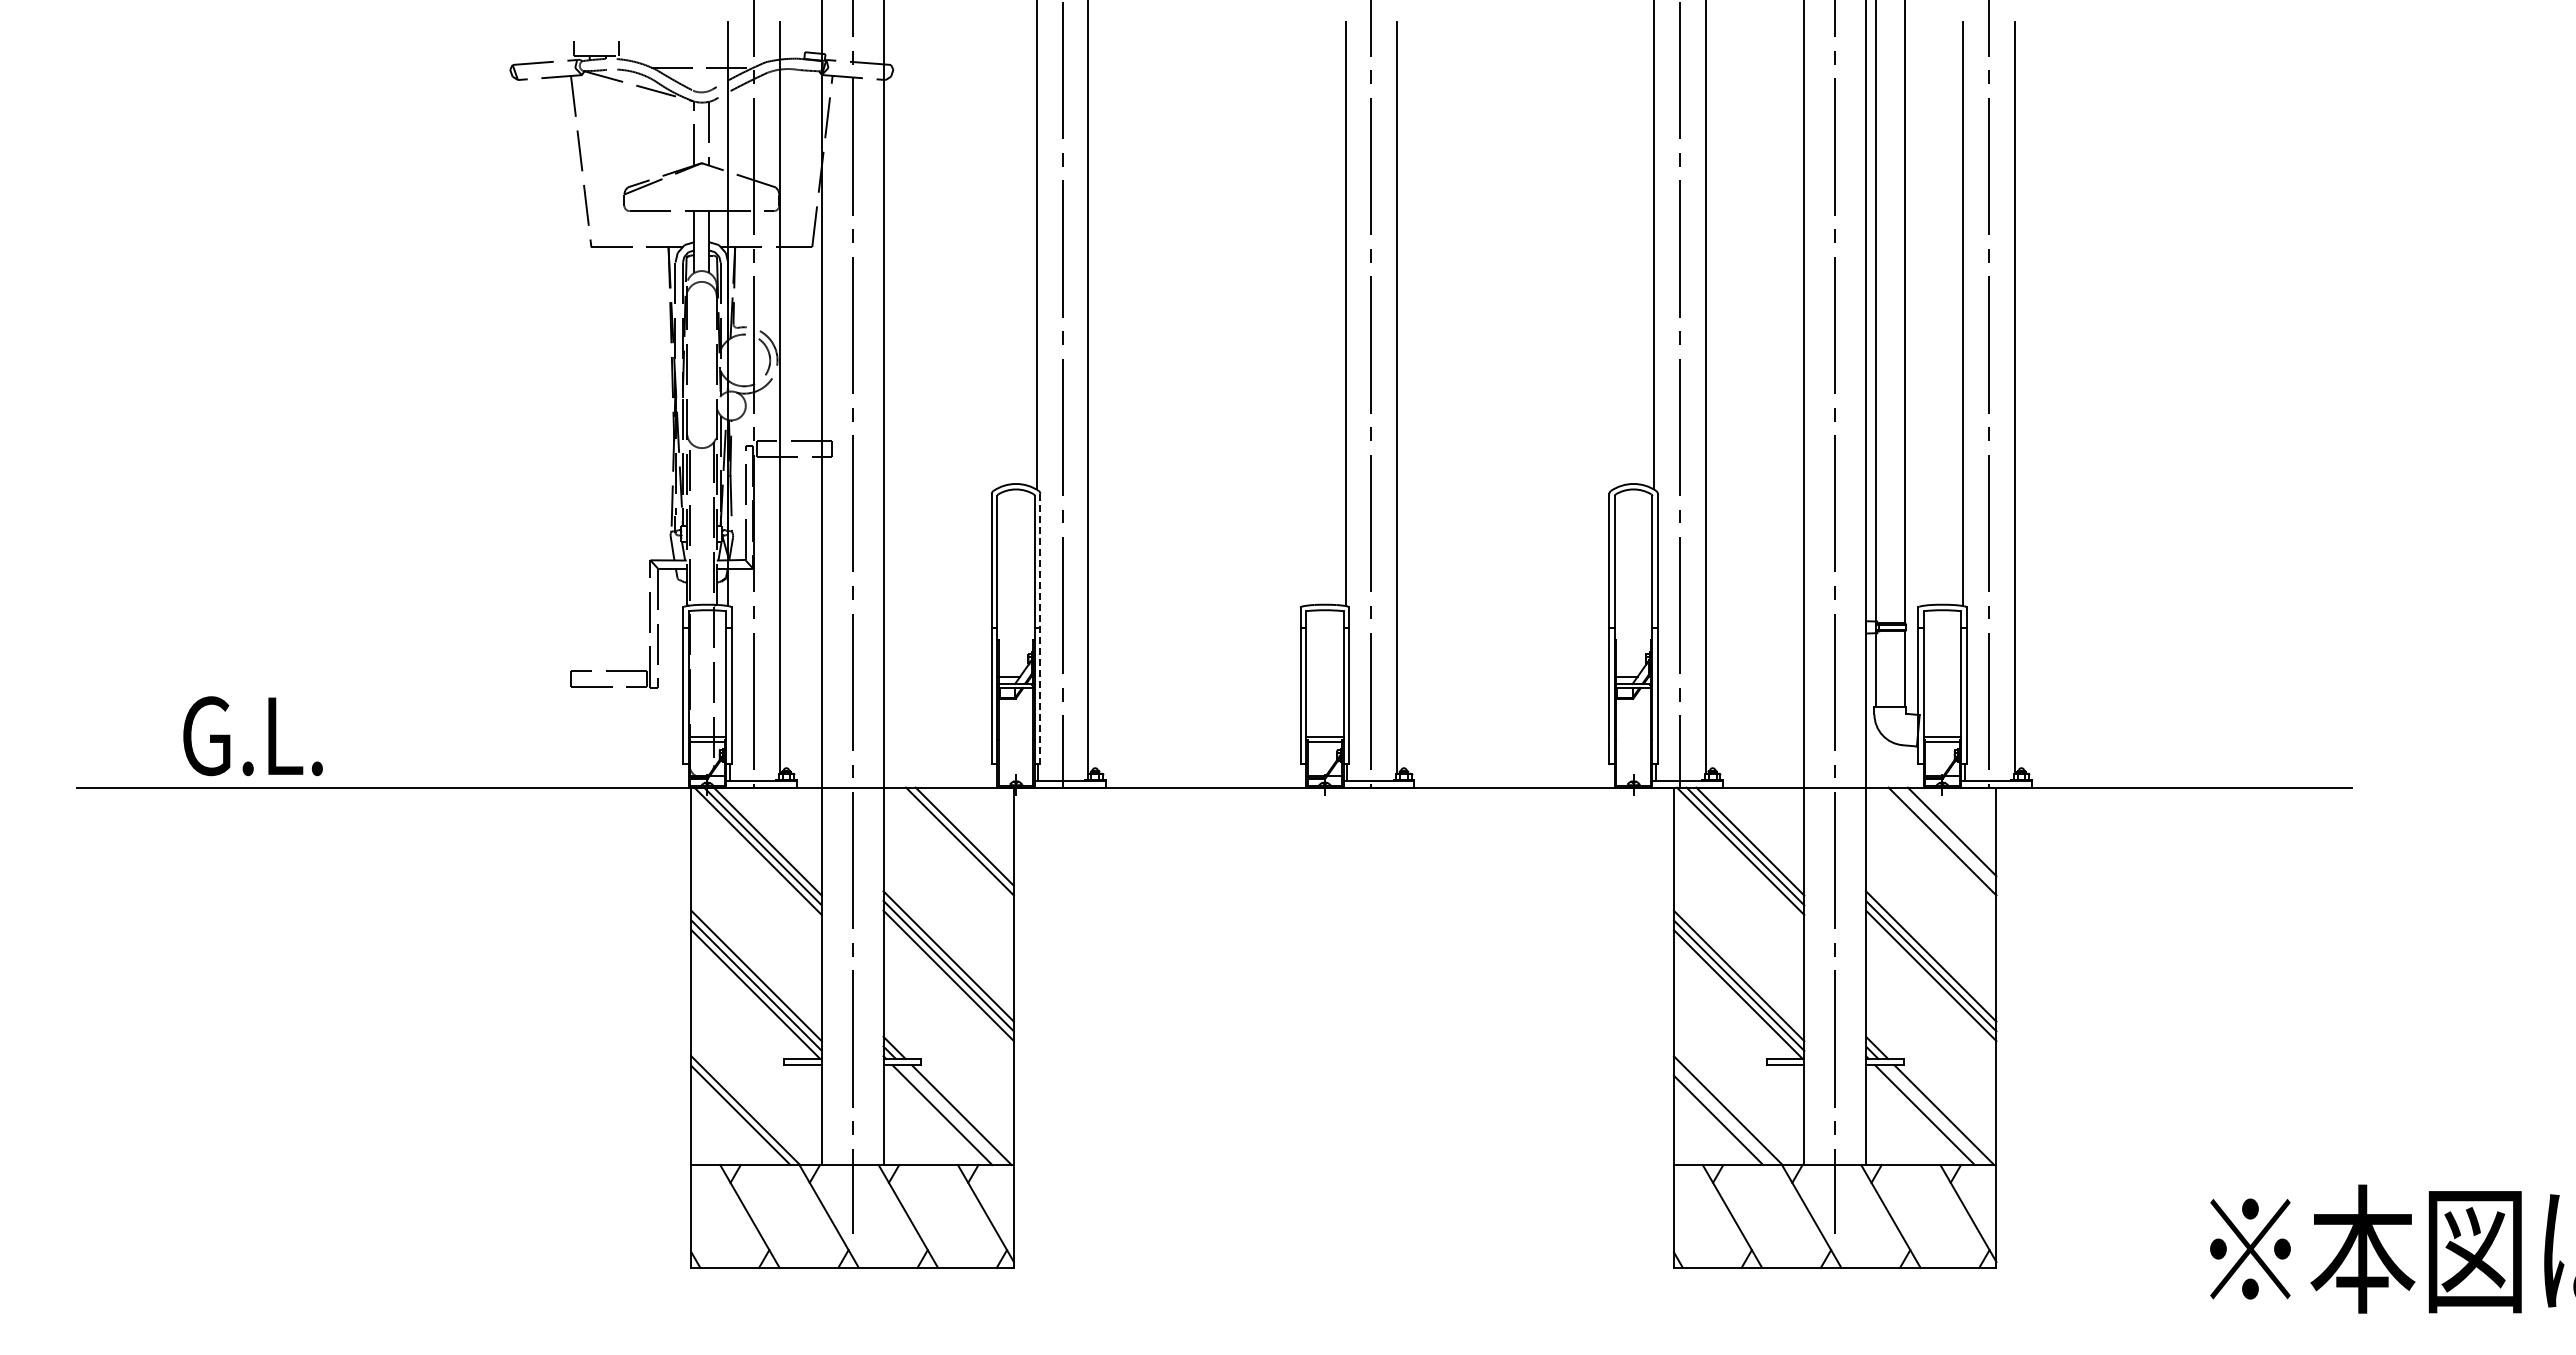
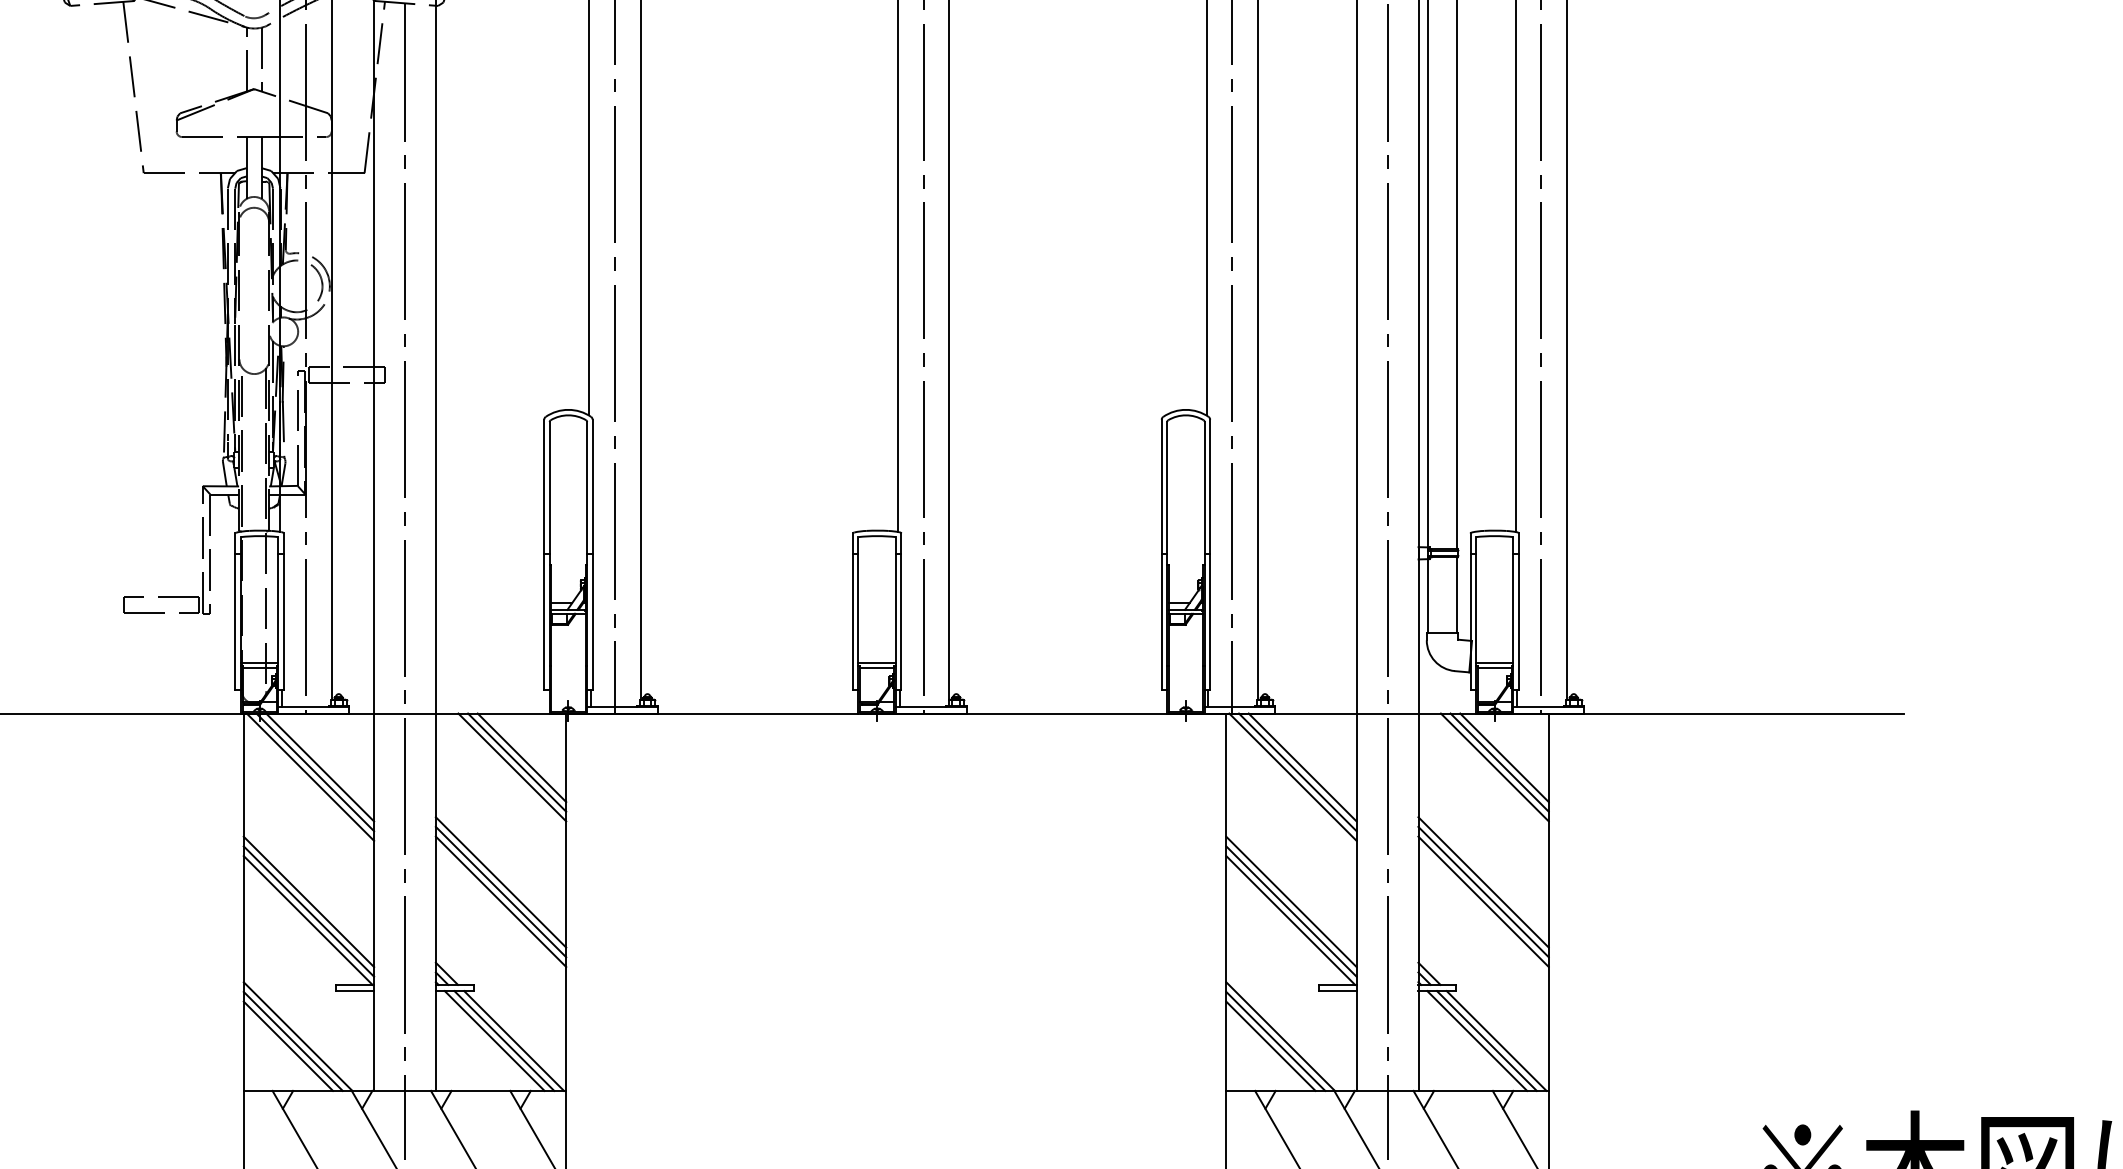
line: (1040, 629) -> (592, 555), dashed -> solid
line: (969, 831) -> (521, 757), added
line: (1947, 836) -> (1499, 762), added
line: (951, 1115) -> (503, 1041), added
line: (1722, 1115) -> (1274, 1041), added
line: (1934, 1115) -> (1486, 1041), added
line: (735, 1120) -> (287, 1046), added

